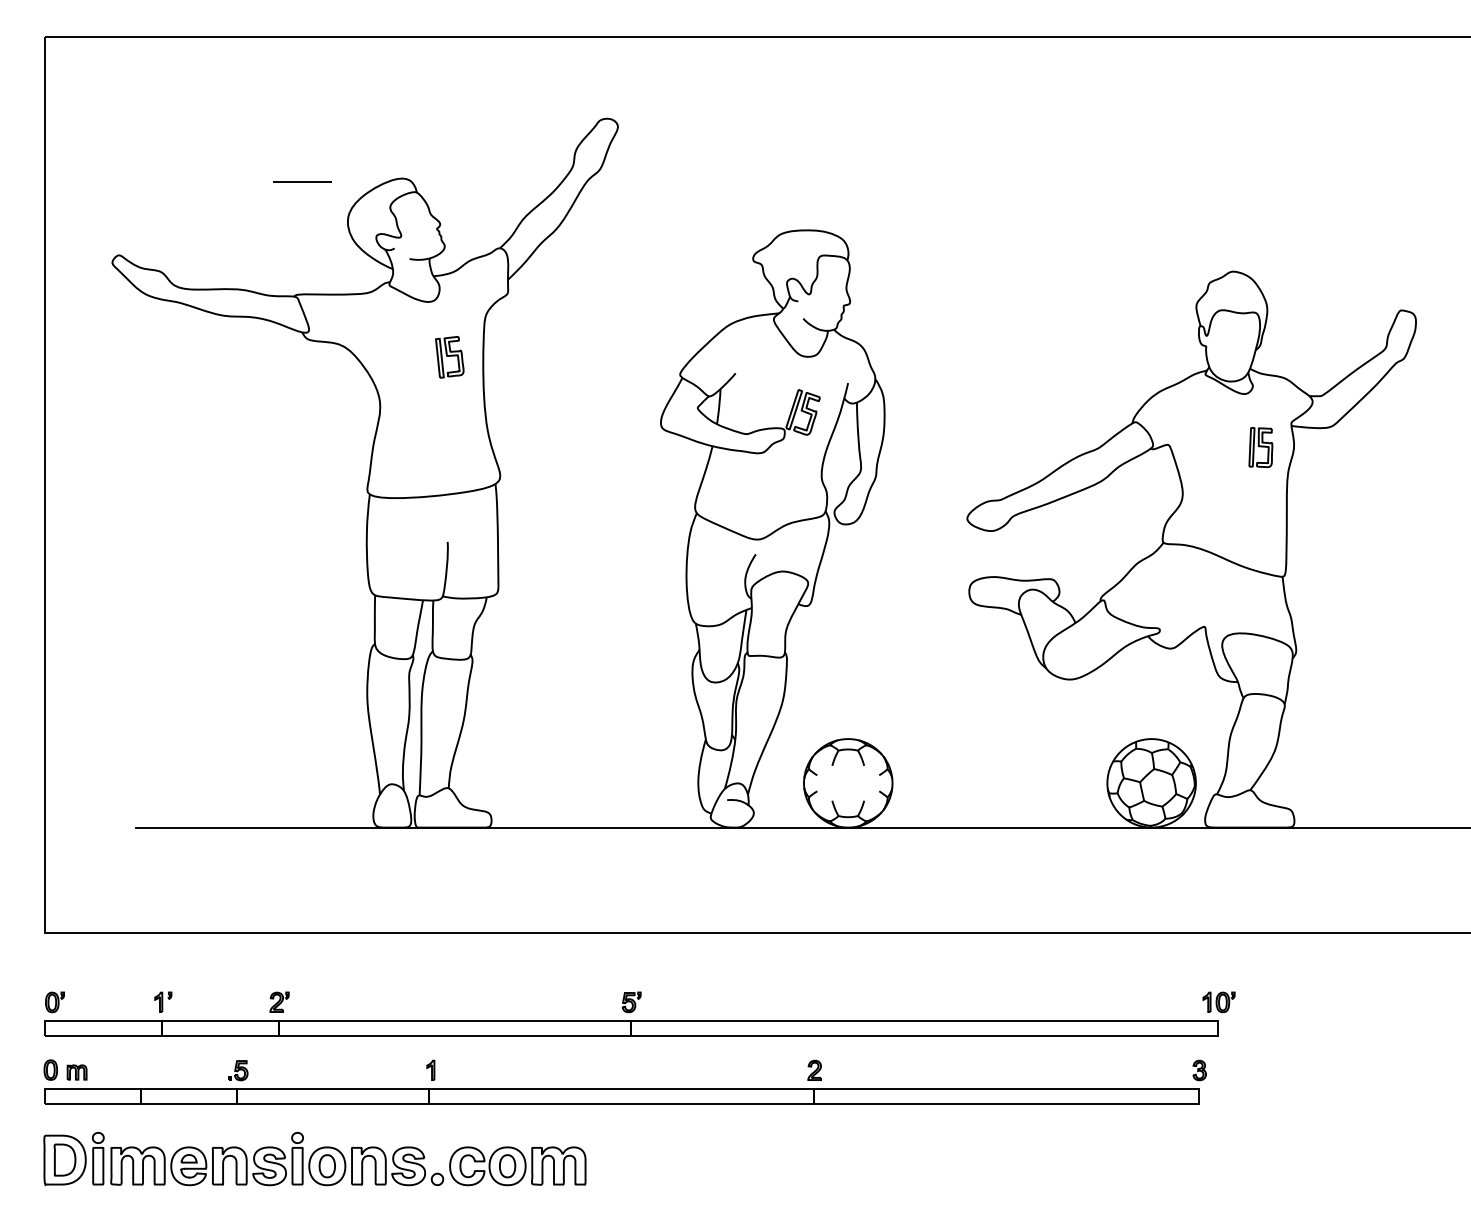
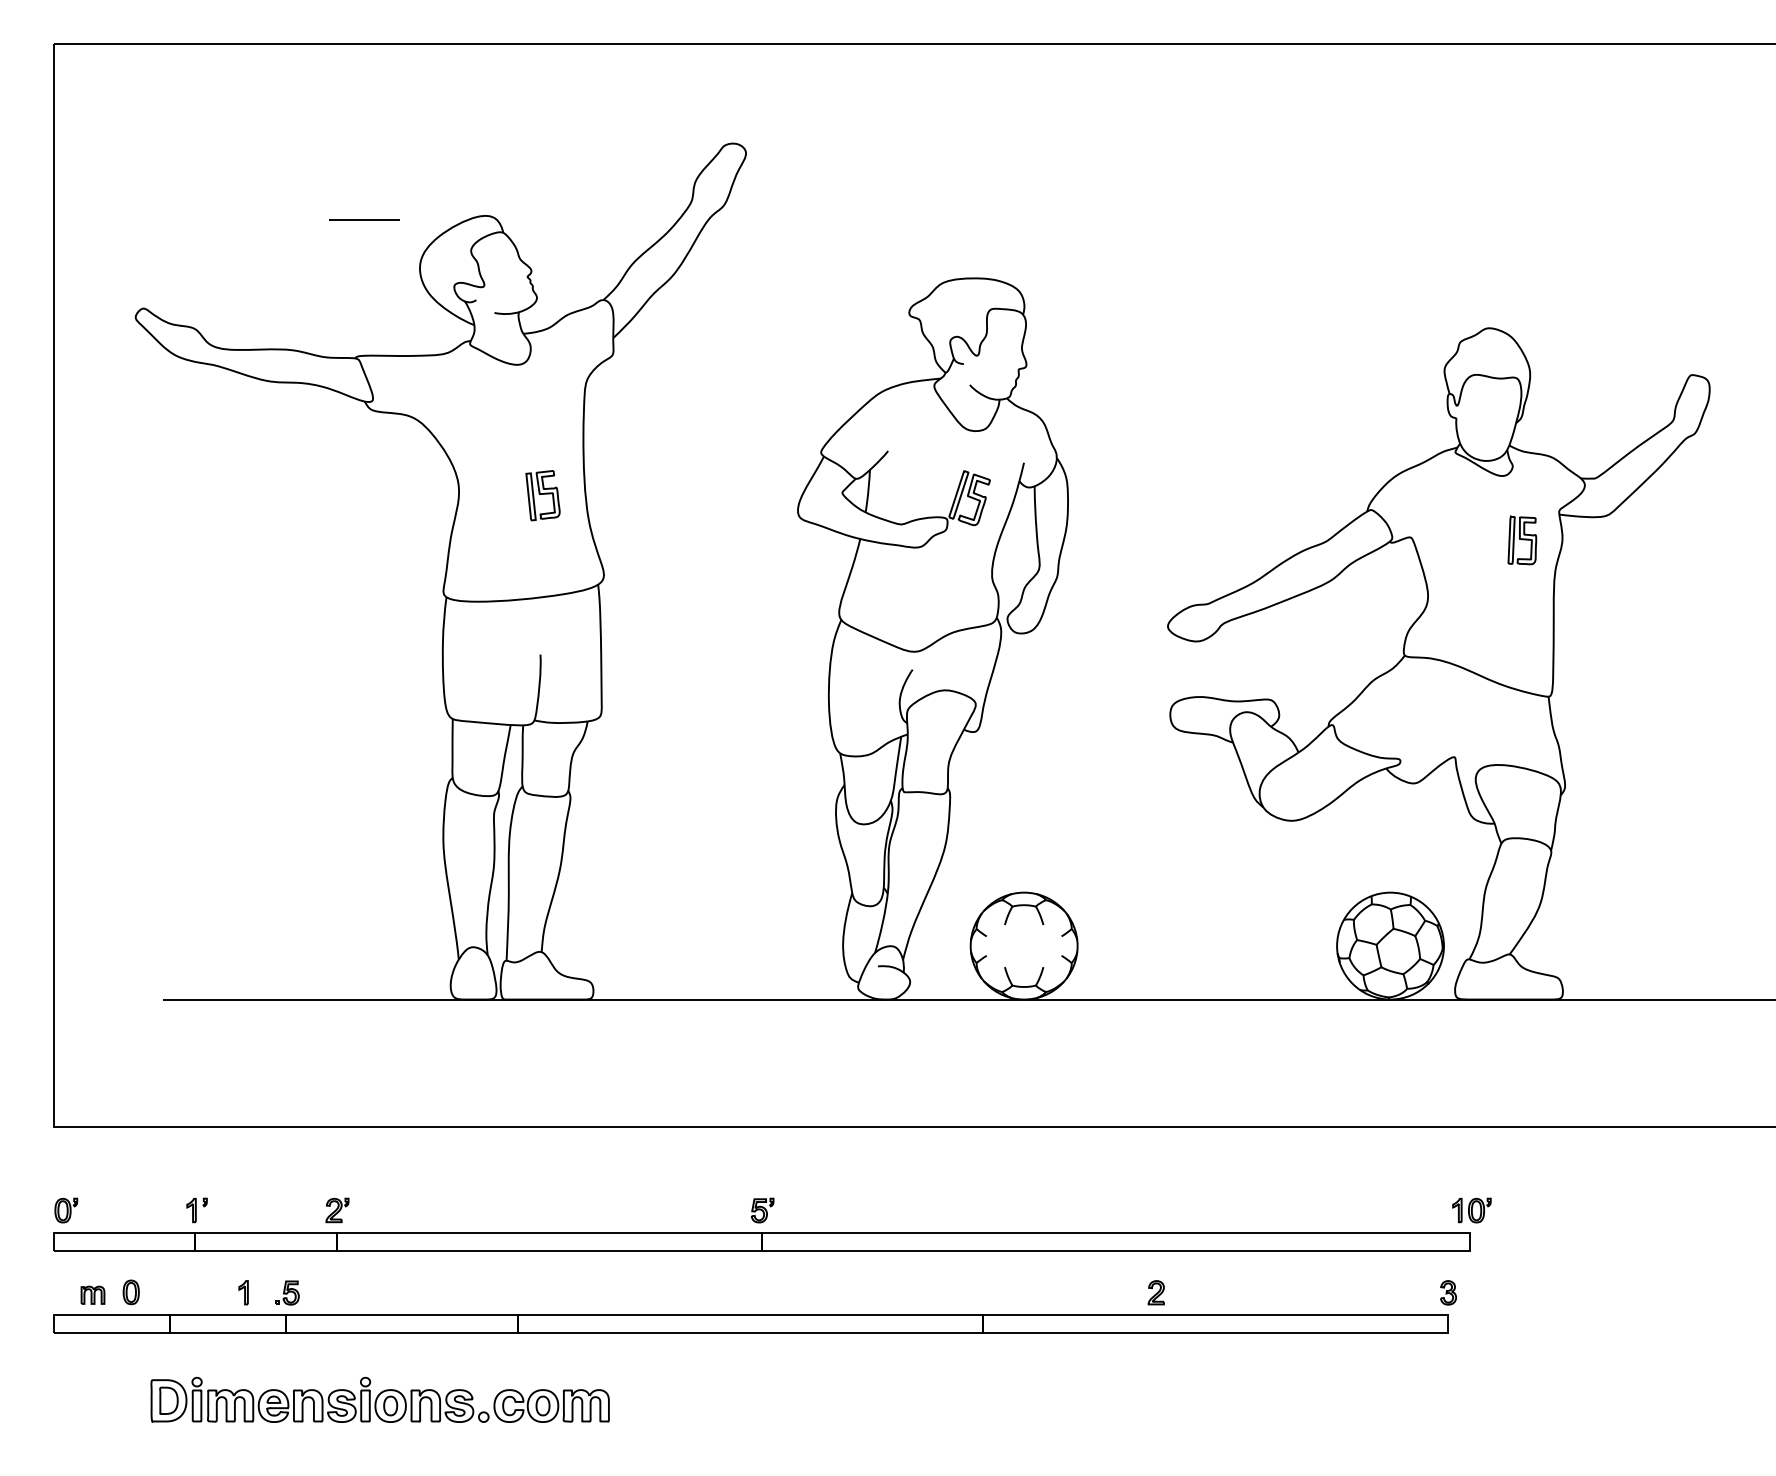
part: (449, 357) -> (542, 495), moved
part: (50, 1069) -> (130, 1291), moved
part: (430, 1069) -> (243, 1291), moved
part: (814, 1069) -> (1156, 1291), moved
part: (314, 1159) -> (379, 1400), size x0.7

